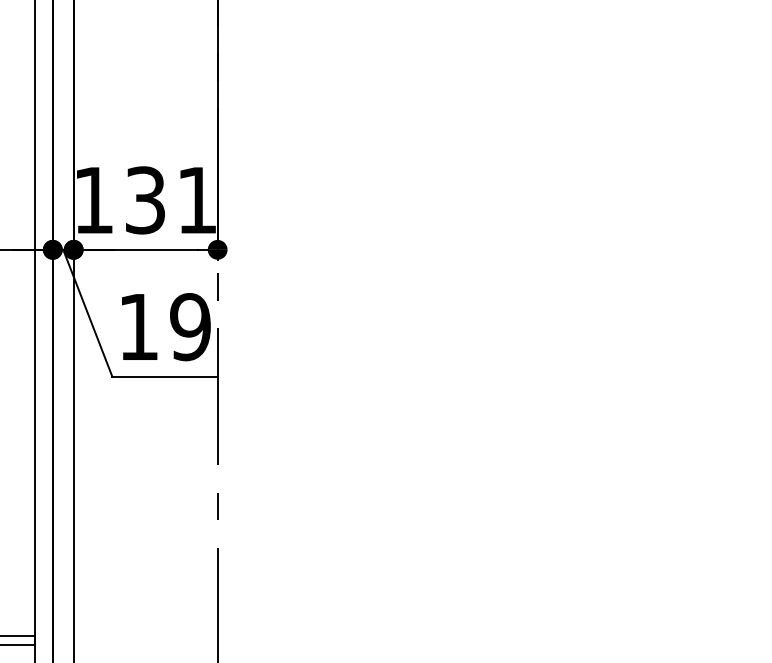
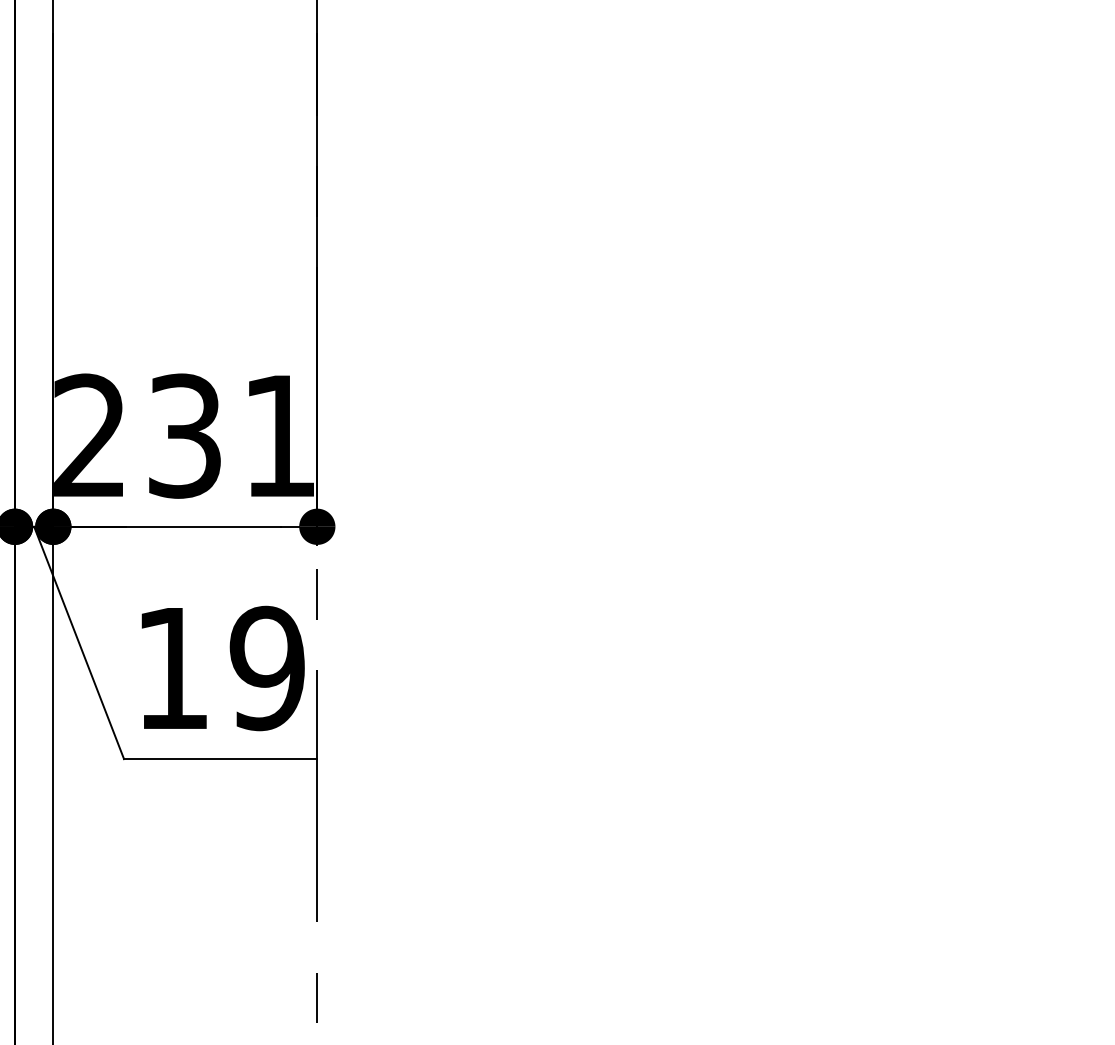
text: (93, 199) -> (89, 434), 131 -> 231

